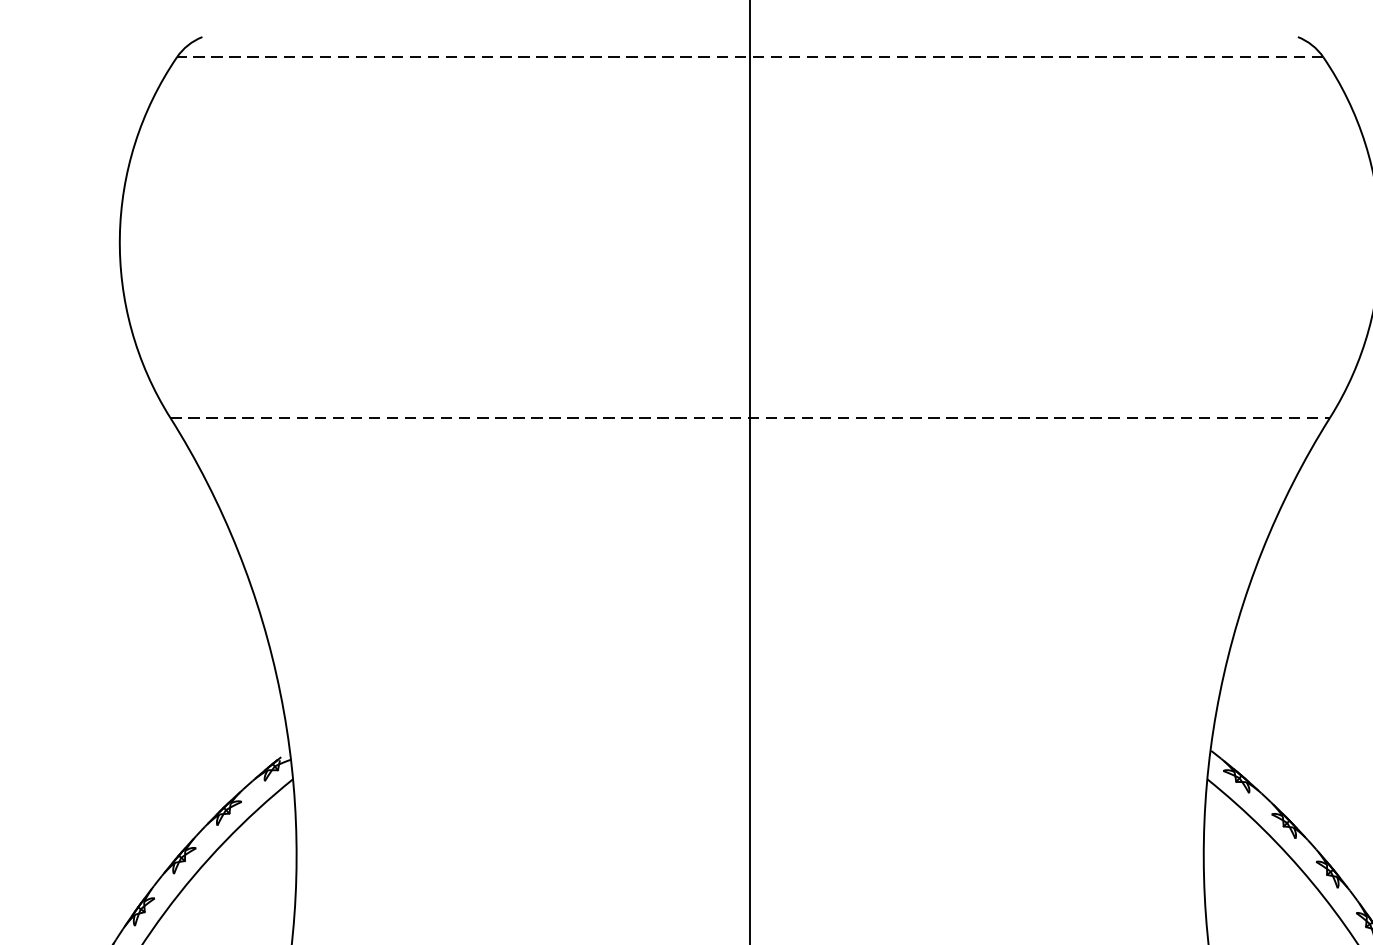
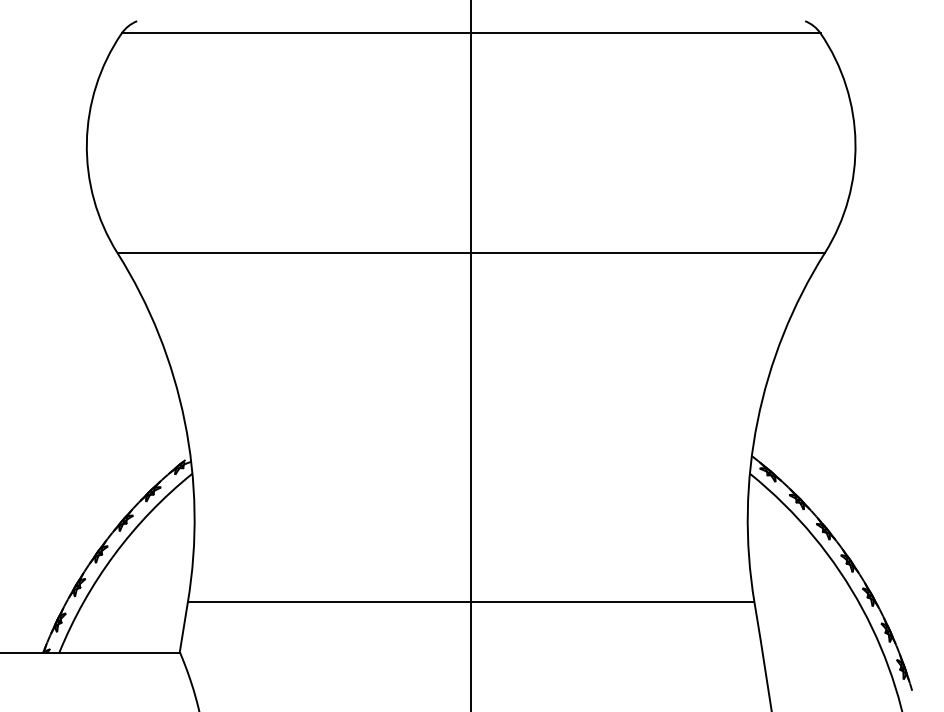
line: (749, 57) -> (470, 33), dashed -> solid
line: (750, 418) -> (471, 253), dashed -> solid

